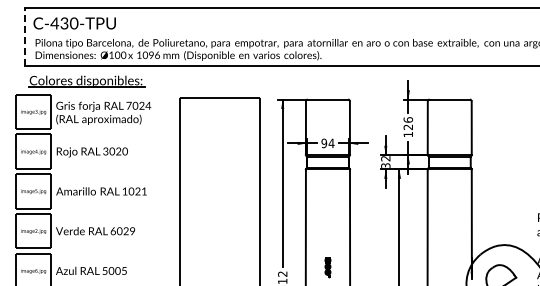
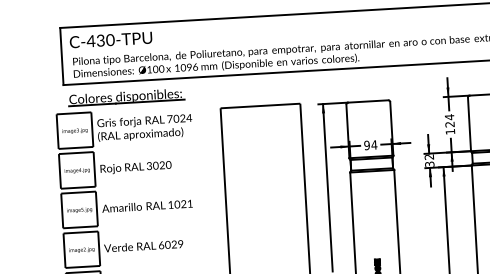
line: (24, 37) -> (61, 56), dashed -> solid
text: (408, 119) -> (449, 116), 126 -> 124

